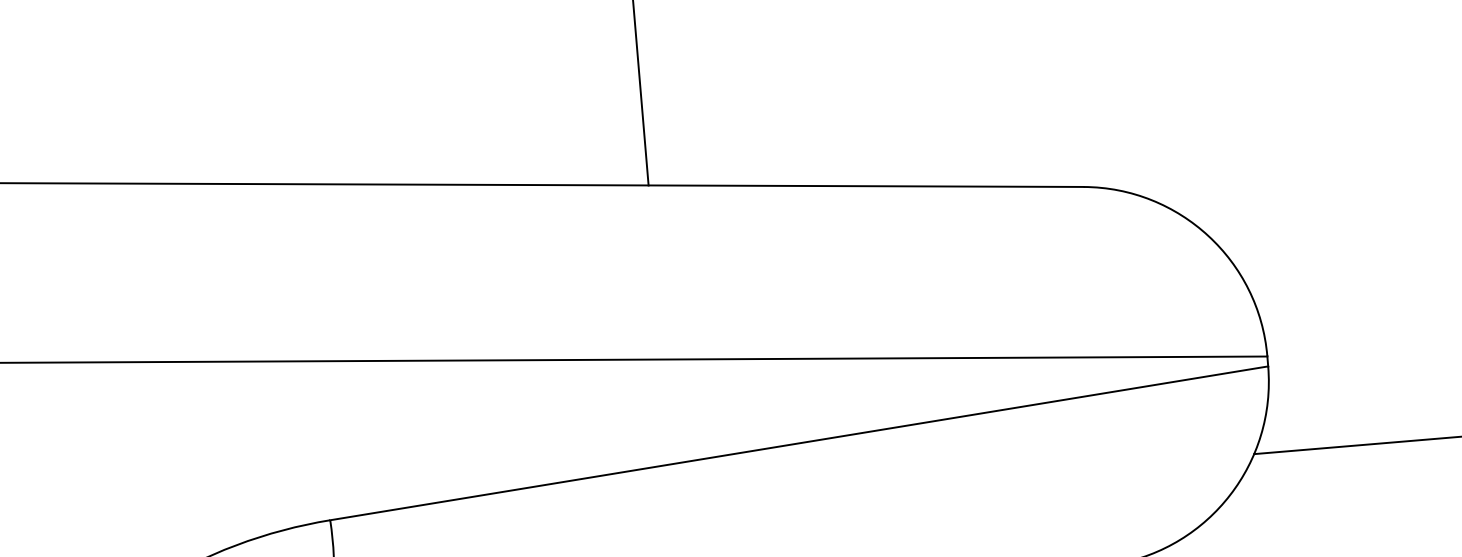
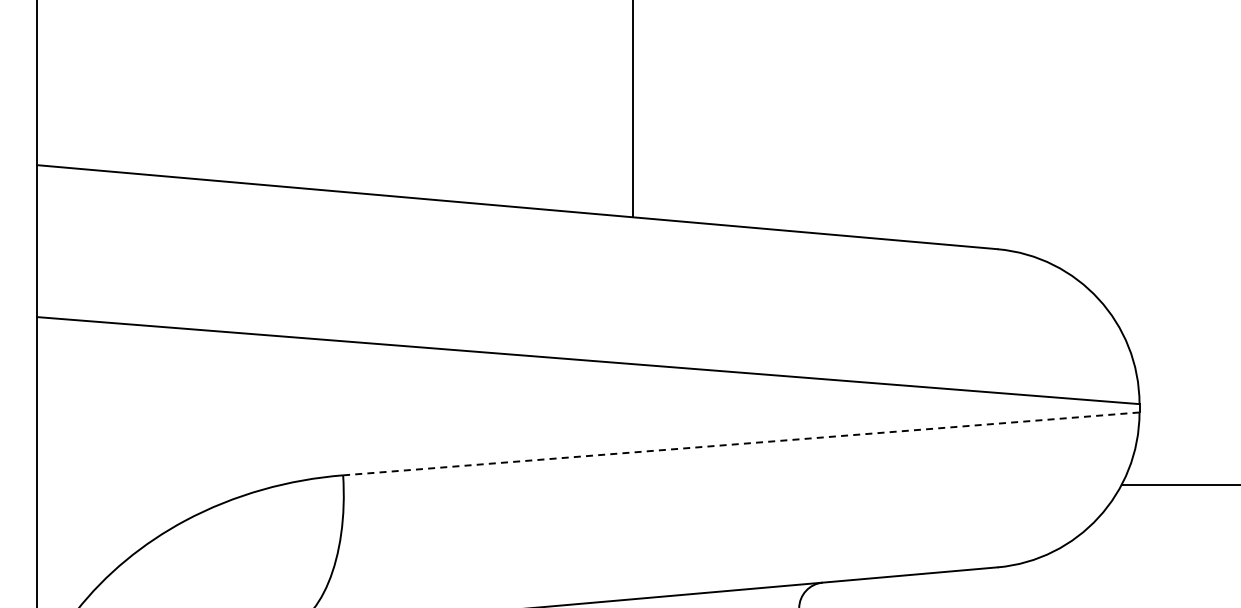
line: (799, 442) -> (741, 443), solid -> dashed

